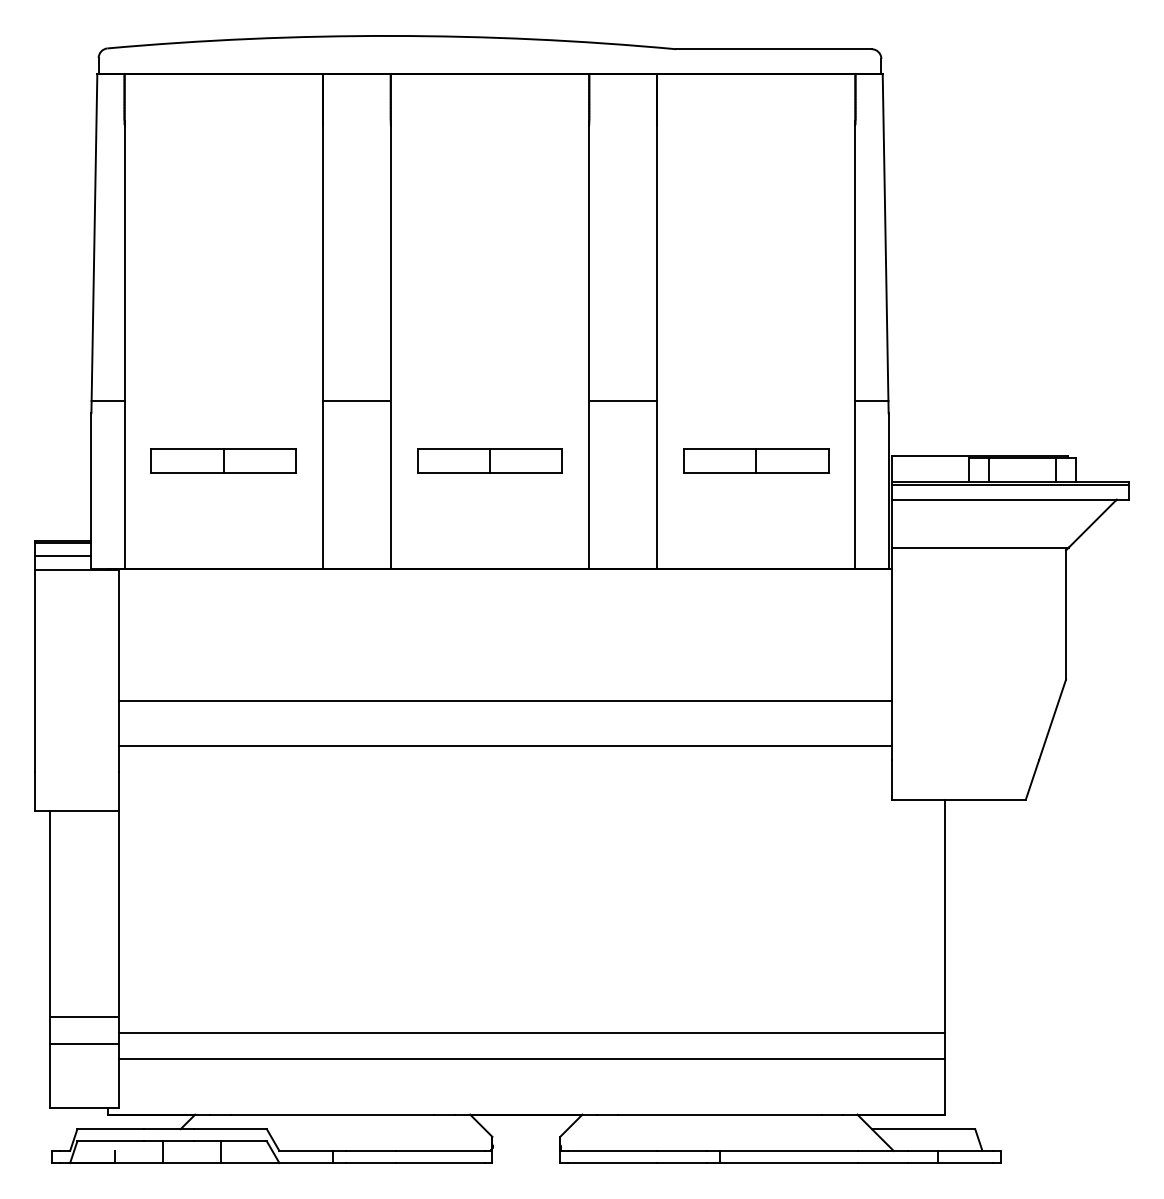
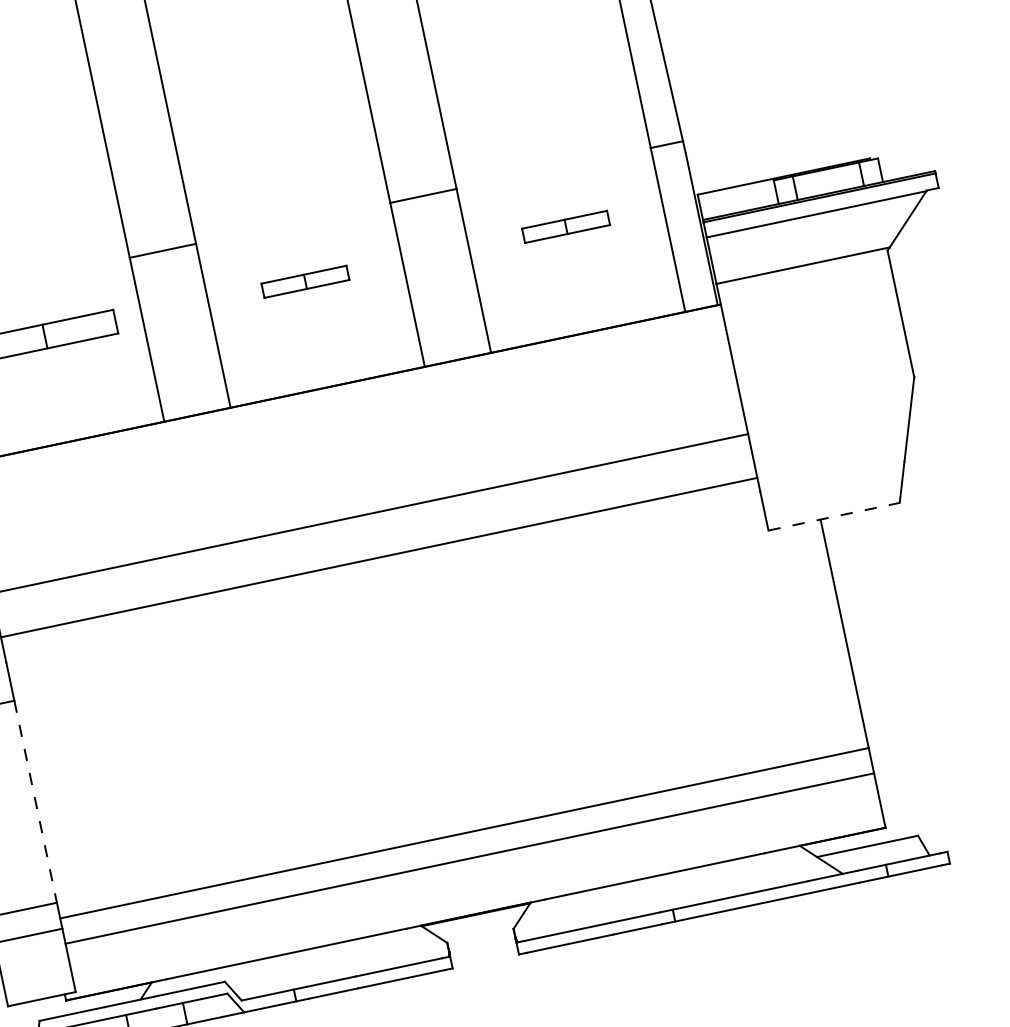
part: (489, 460) -> (304, 281), size x0.6
part: (756, 460) -> (566, 226), size x0.6
line: (959, 799) -> (834, 516), solid -> dashed
line: (118, 914) -> (35, 802), solid -> dashed

